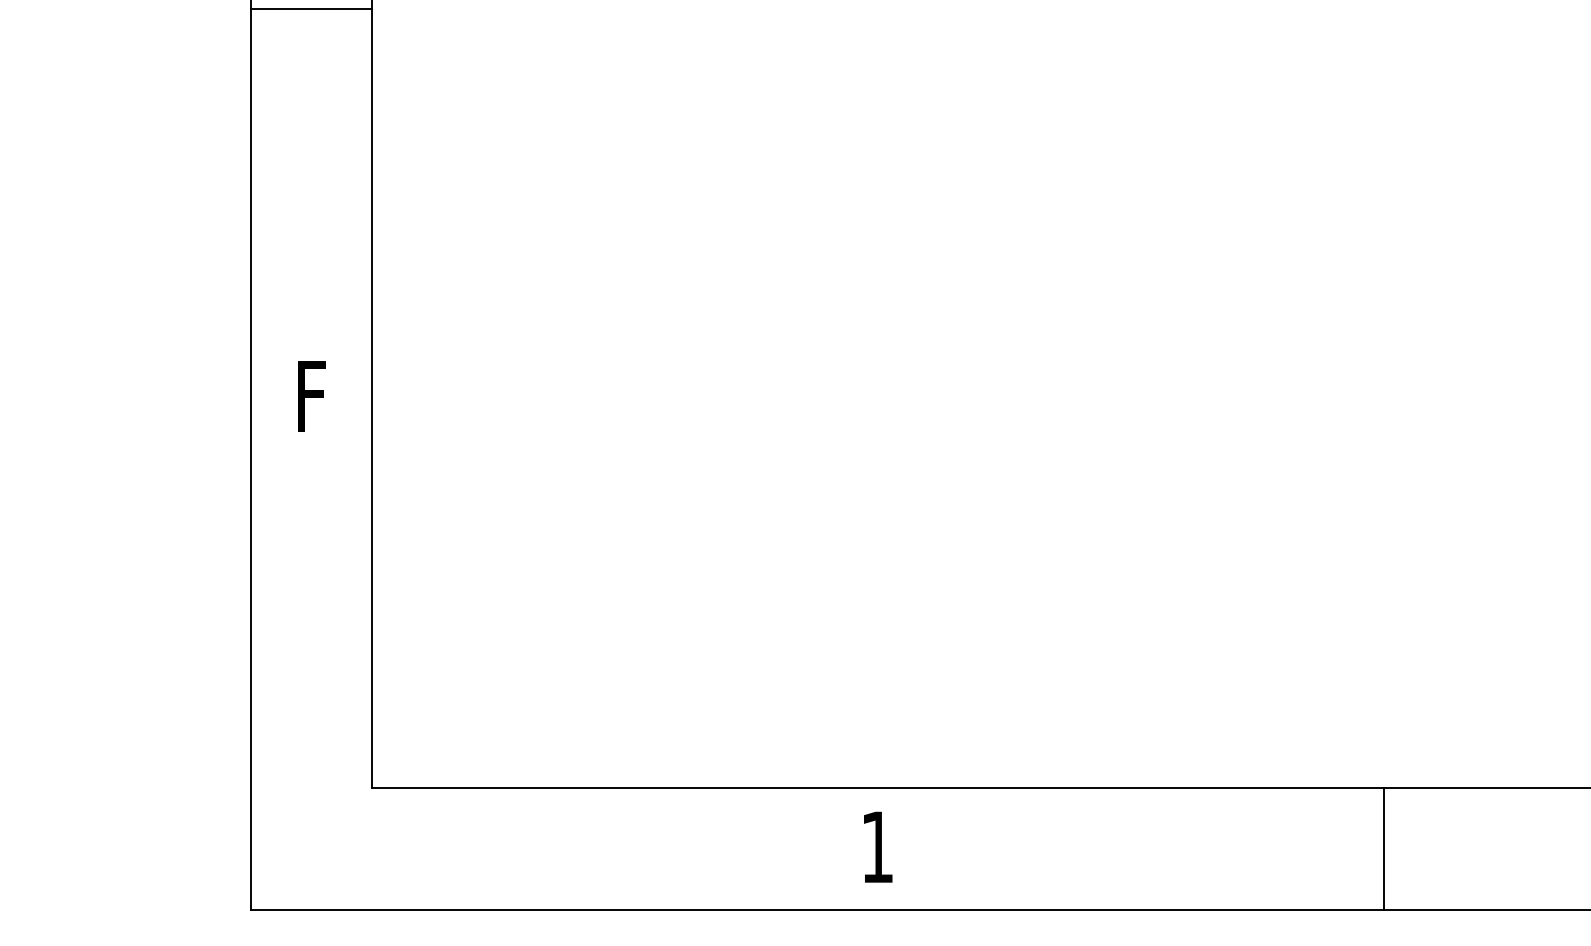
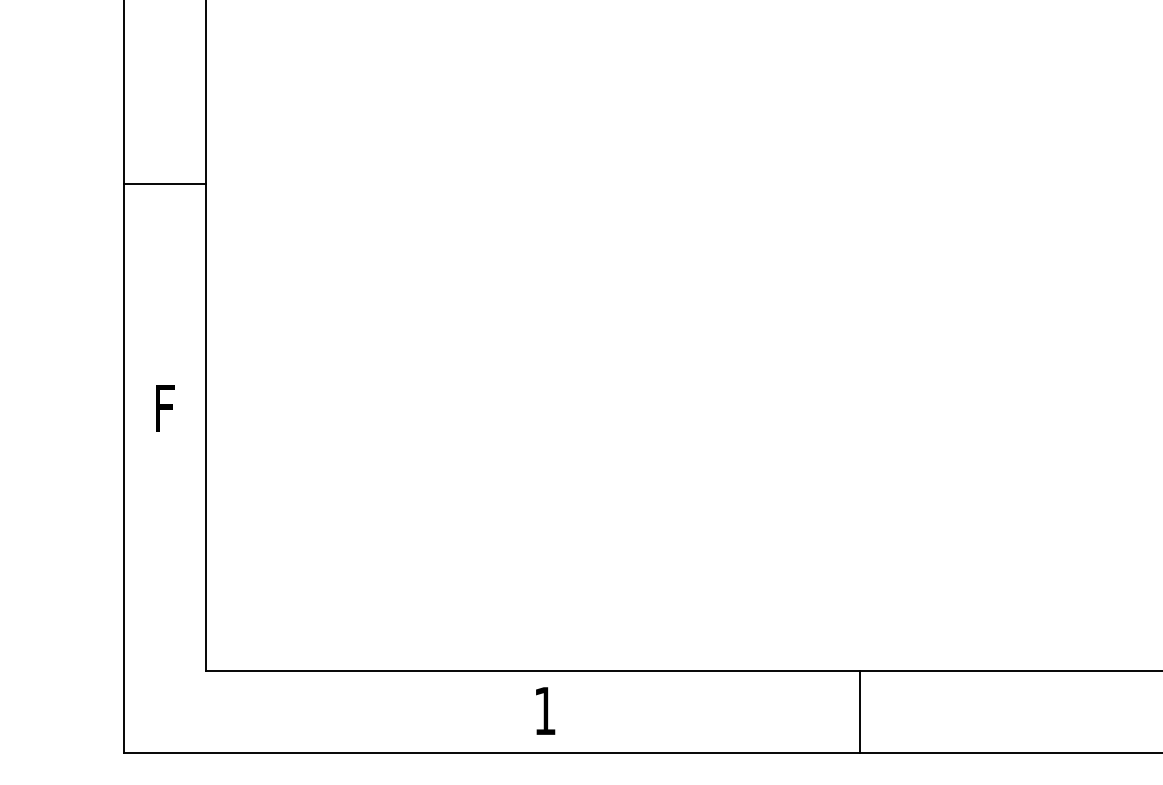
line: (310, 8) -> (164, 183), moved
line: (1384, 847) -> (859, 711), moved

